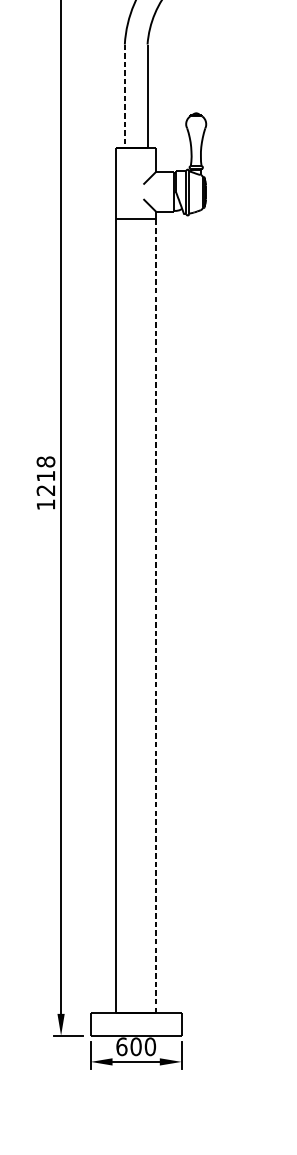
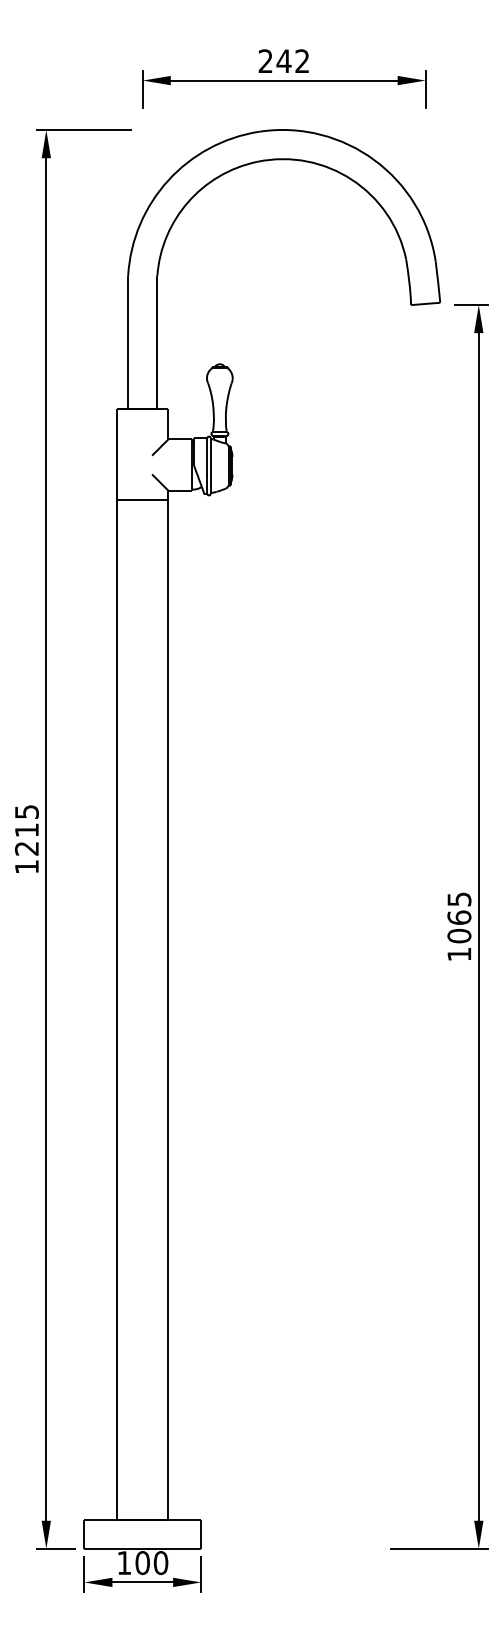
line: (125, 96) -> (128, 342), dashed -> solid
text: (45, 461) -> (26, 811), 1218 -> 1215
line: (156, 615) -> (168, 1009), dashed -> solid
text: (121, 1047) -> (124, 1563), 600 -> 100

